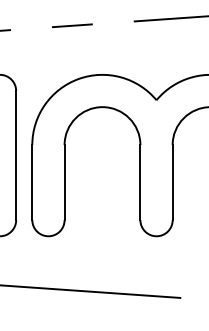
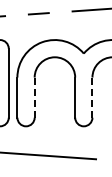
line: (64, 182) -> (34, 97), solid -> dashed
line: (172, 182) -> (92, 97), solid -> dashed

